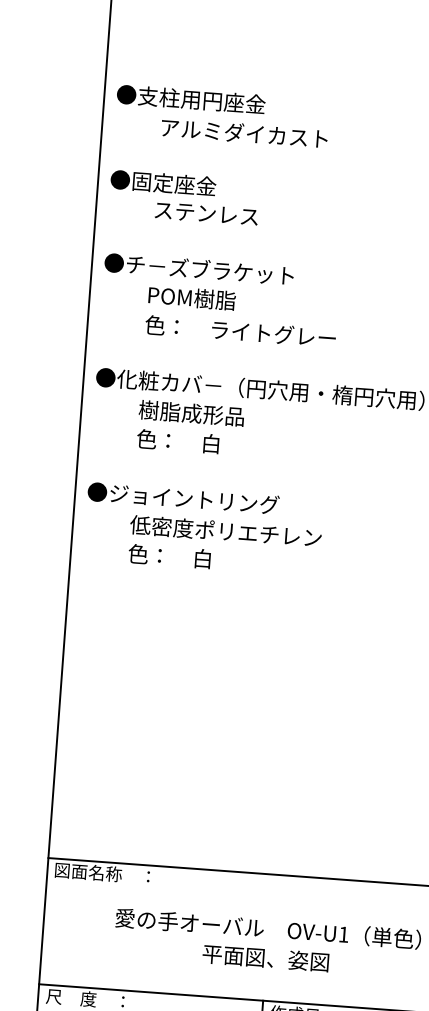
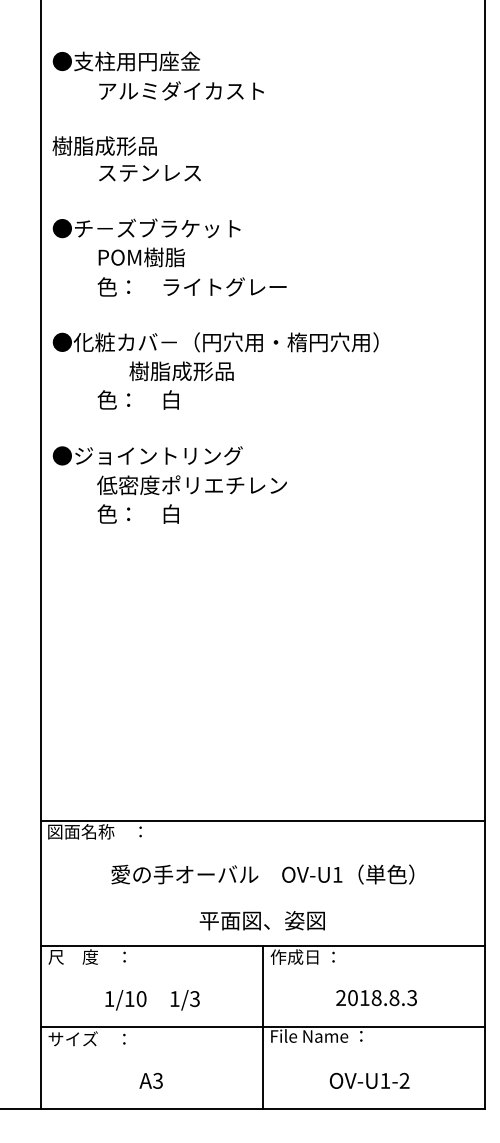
text: (162, 182) -> (104, 145), ●固定座金 -> 樹脂成形品
text: (191, 413) -> (181, 371), moved
text: (264, 957) -> (261, 920), moved

